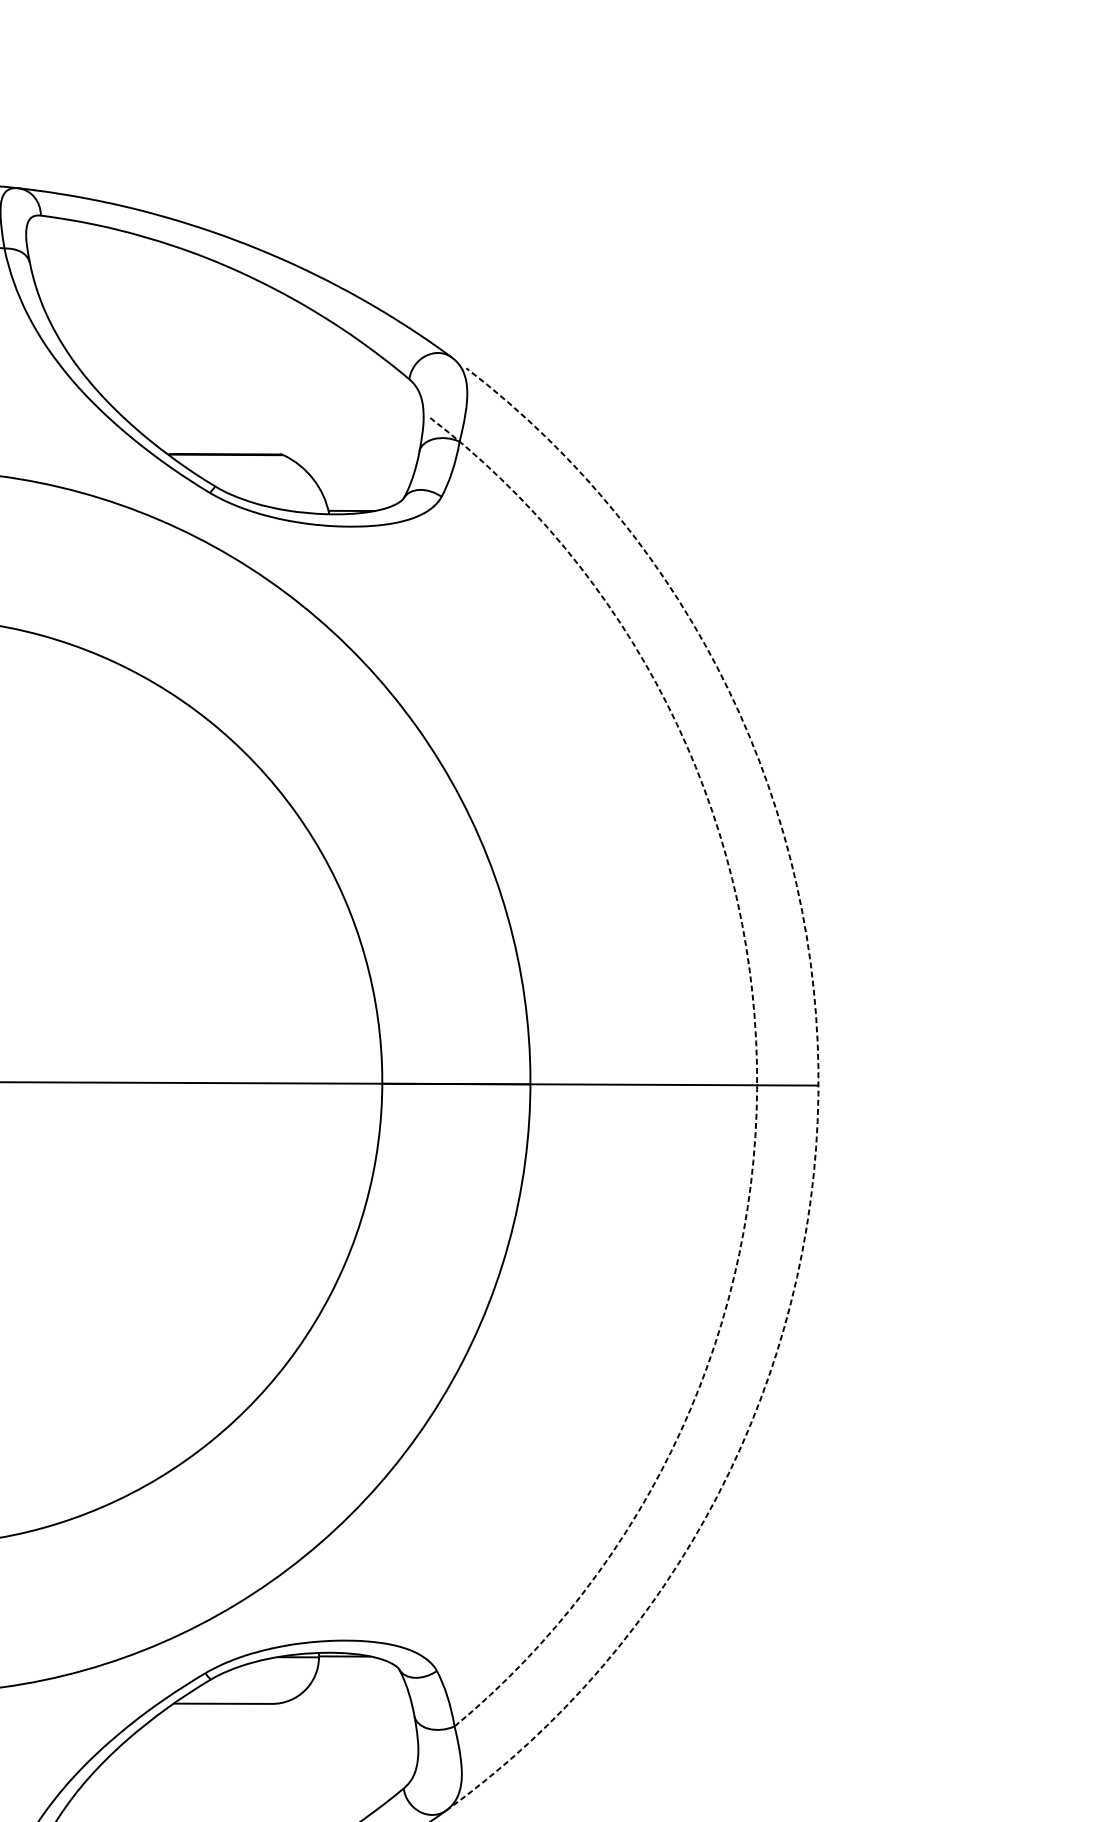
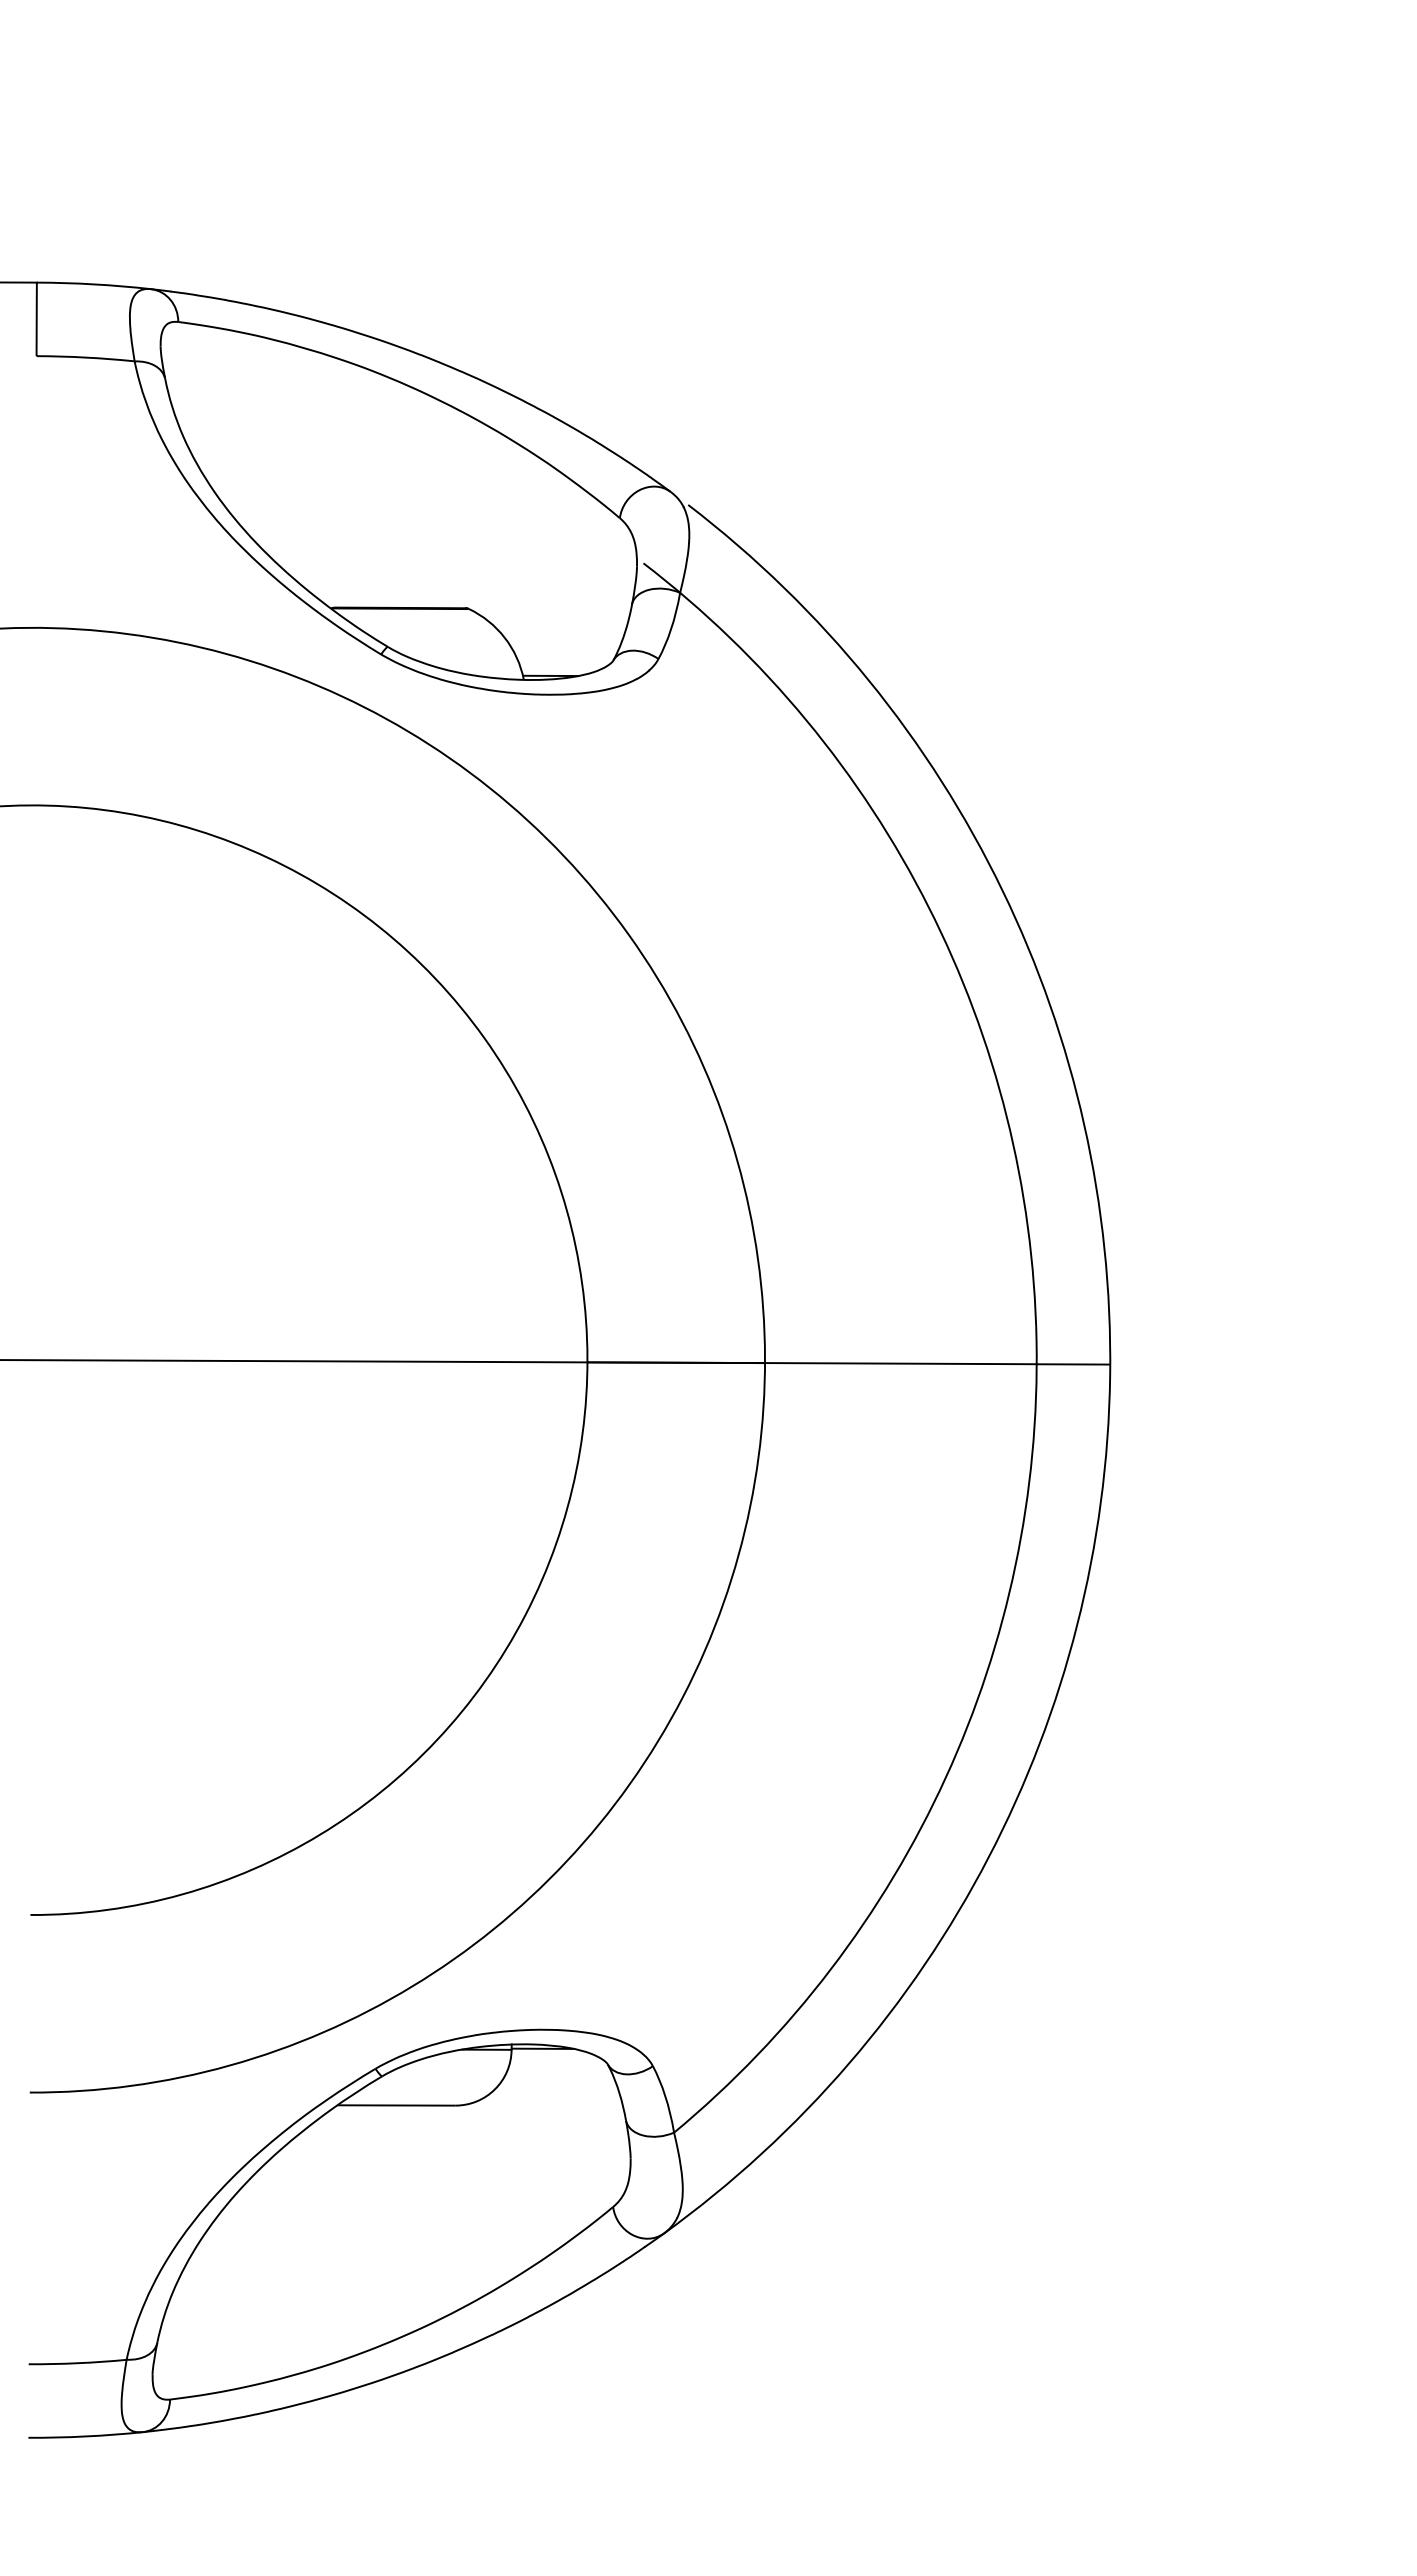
arc: (756, 1065) -> (1036, 1340), dashed -> solid
arc: (818, 1094) -> (1110, 1375), dashed -> solid

